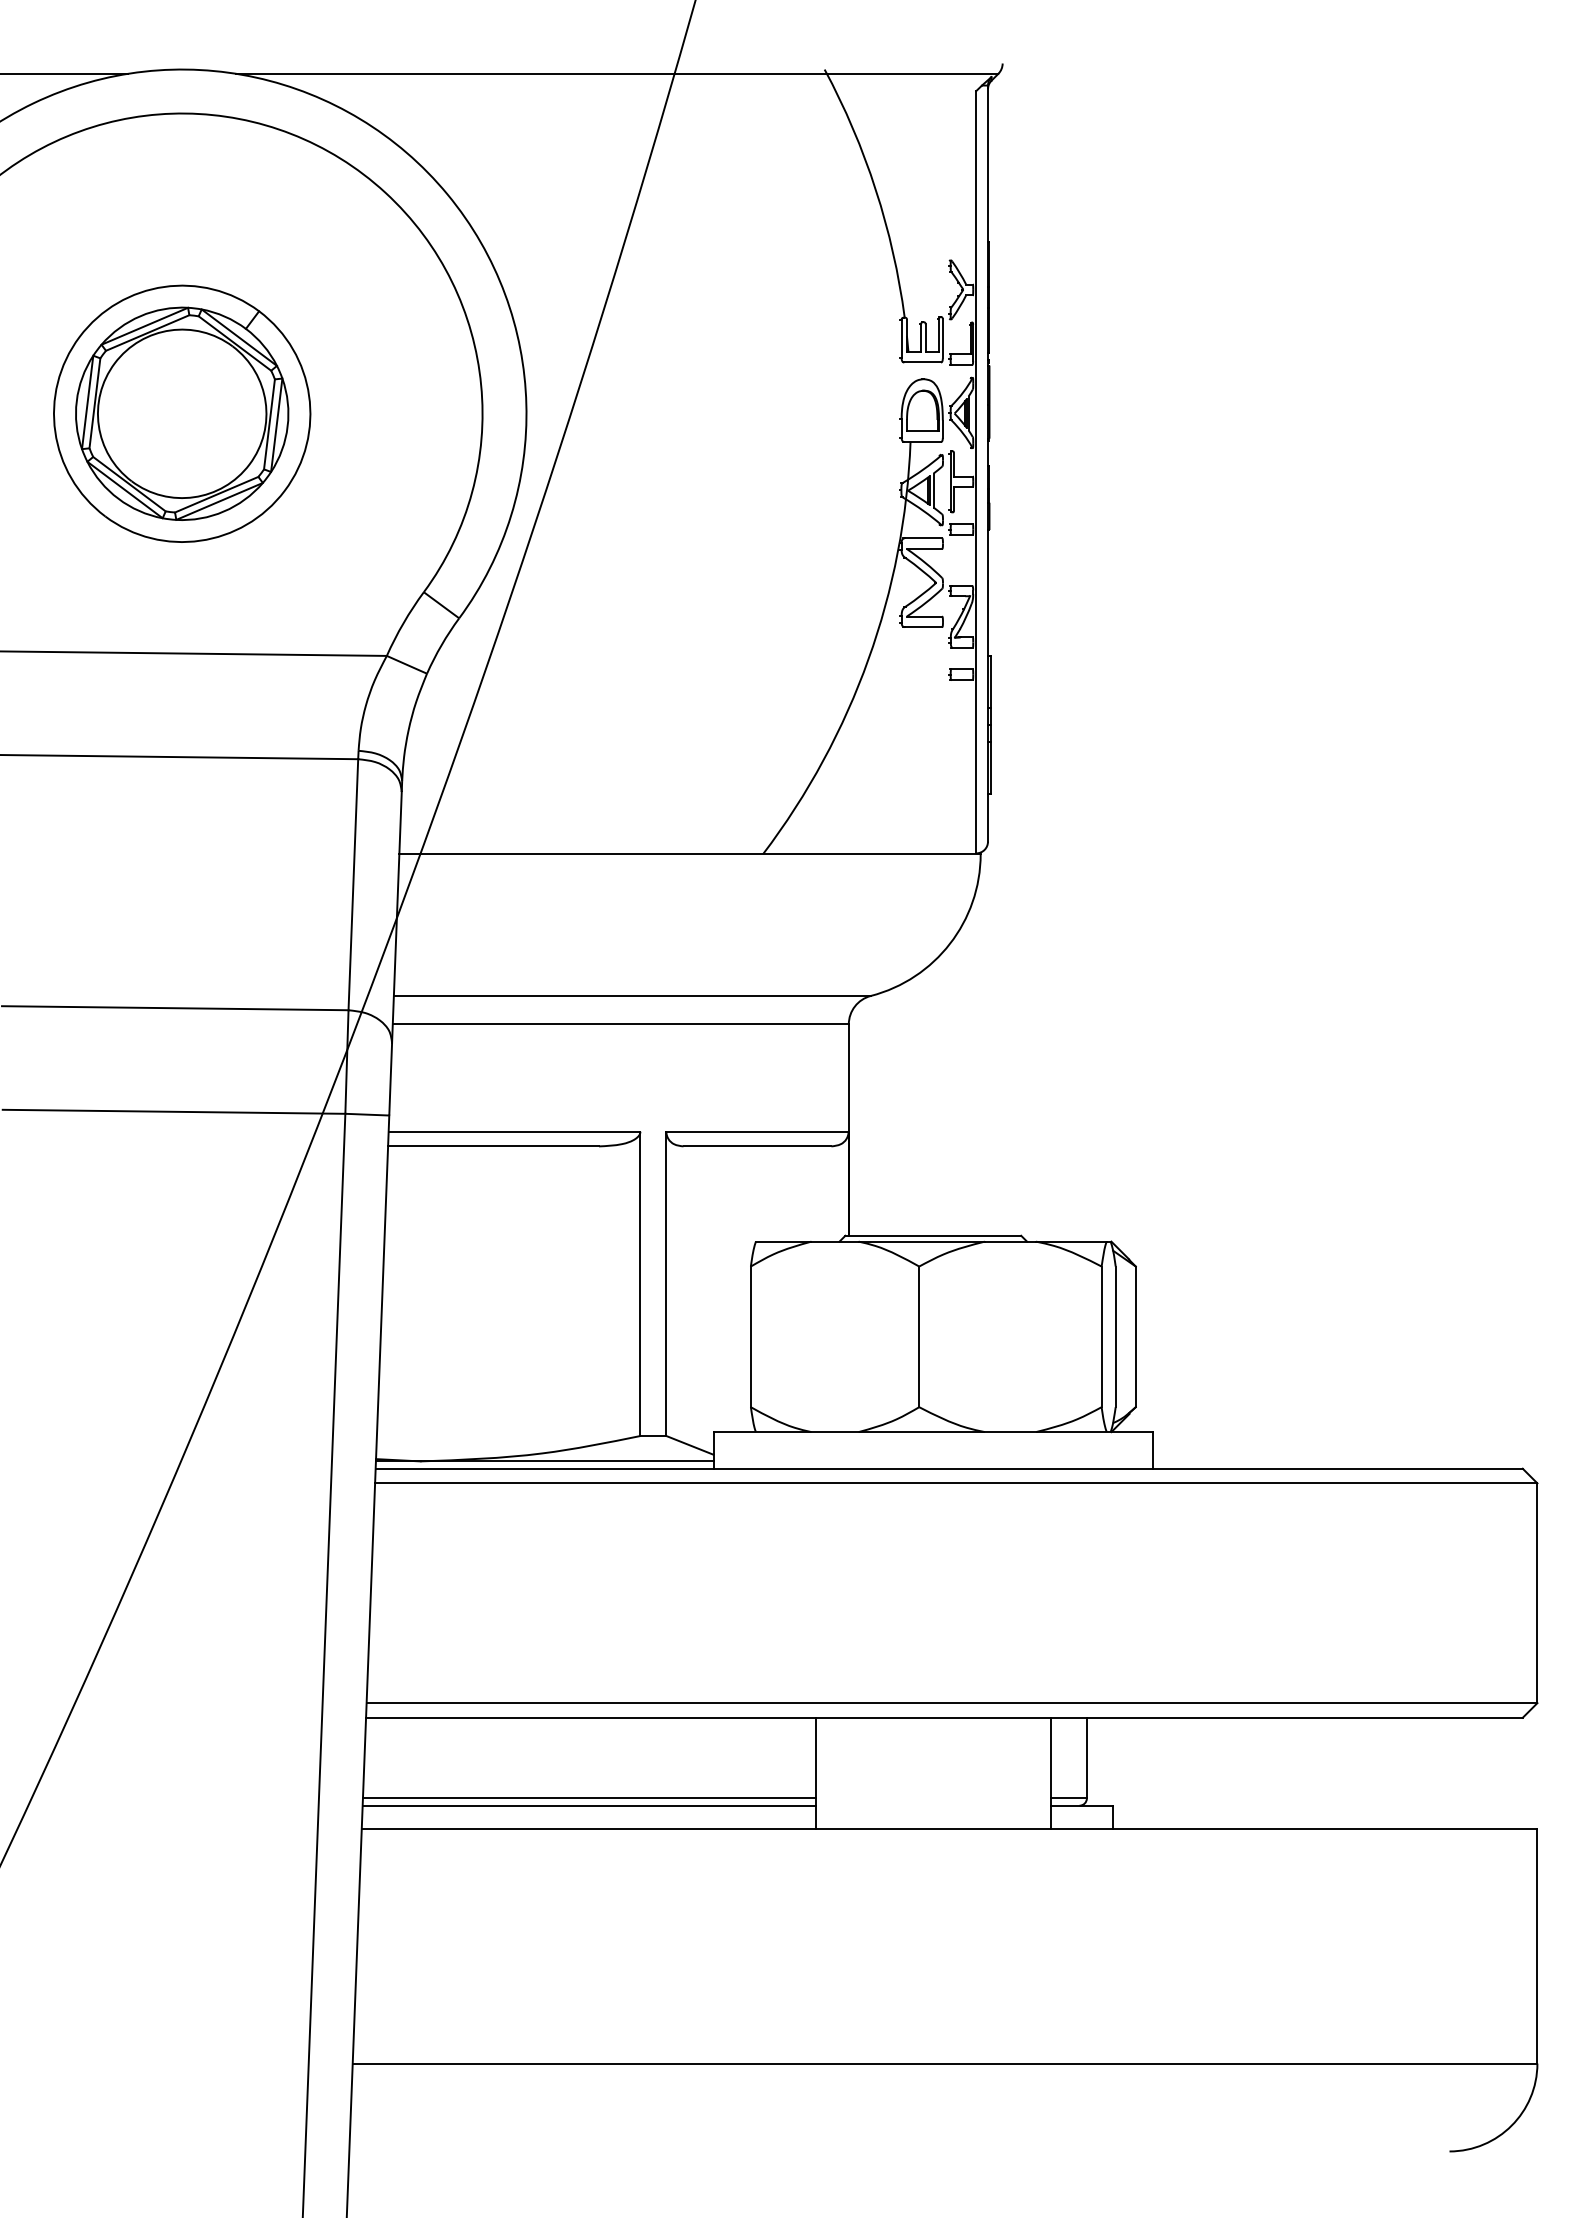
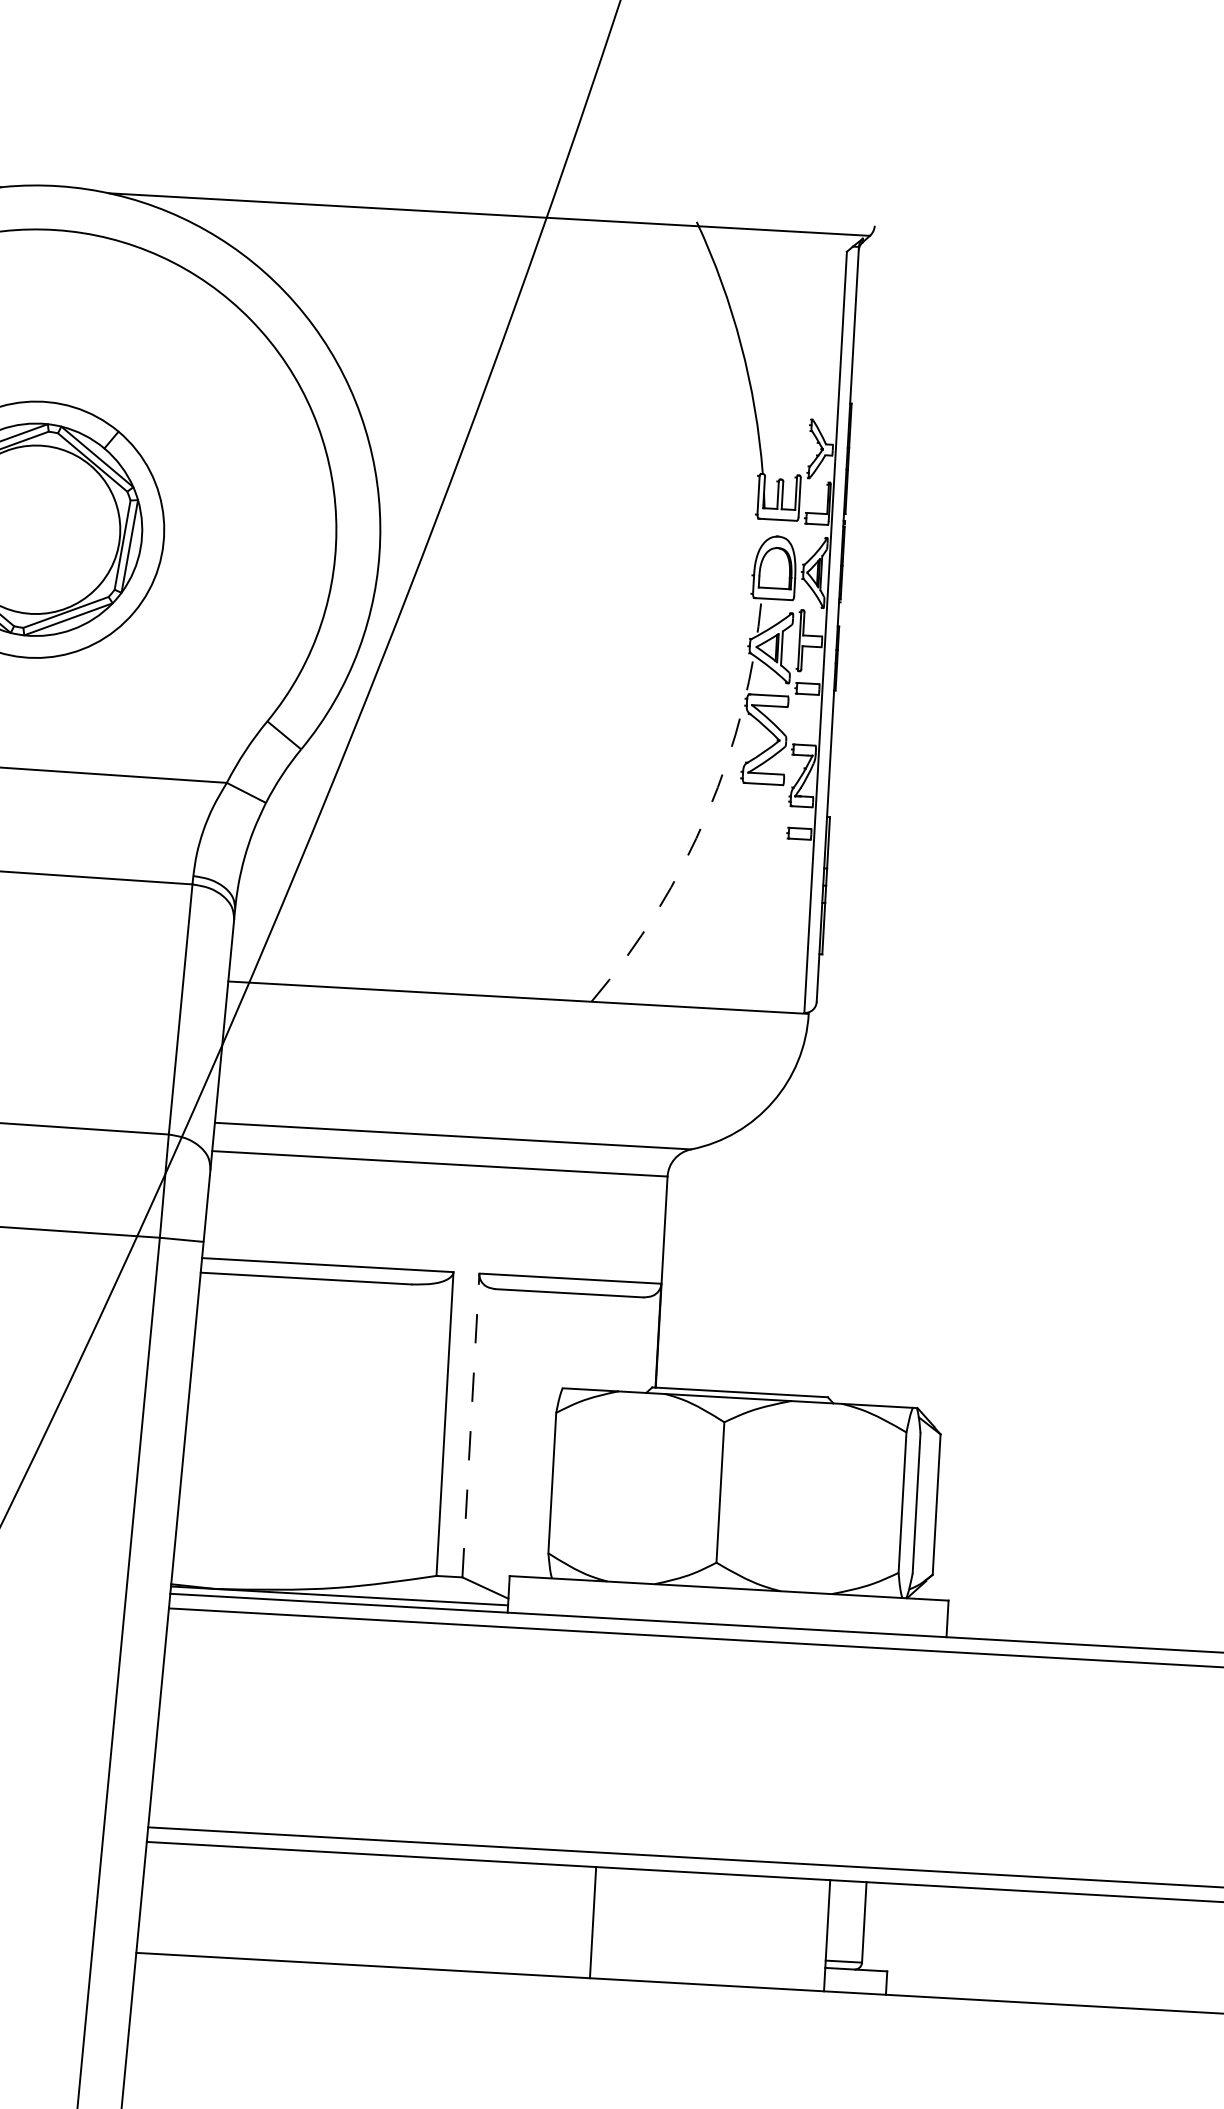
arc: (868, 659) -> (707, 813), solid -> dashed
line: (666, 1283) -> (471, 1425), solid -> dashed
line: (589, 1798) -> (365, 1934), removed
line: (589, 1805) -> (365, 1941), removed

